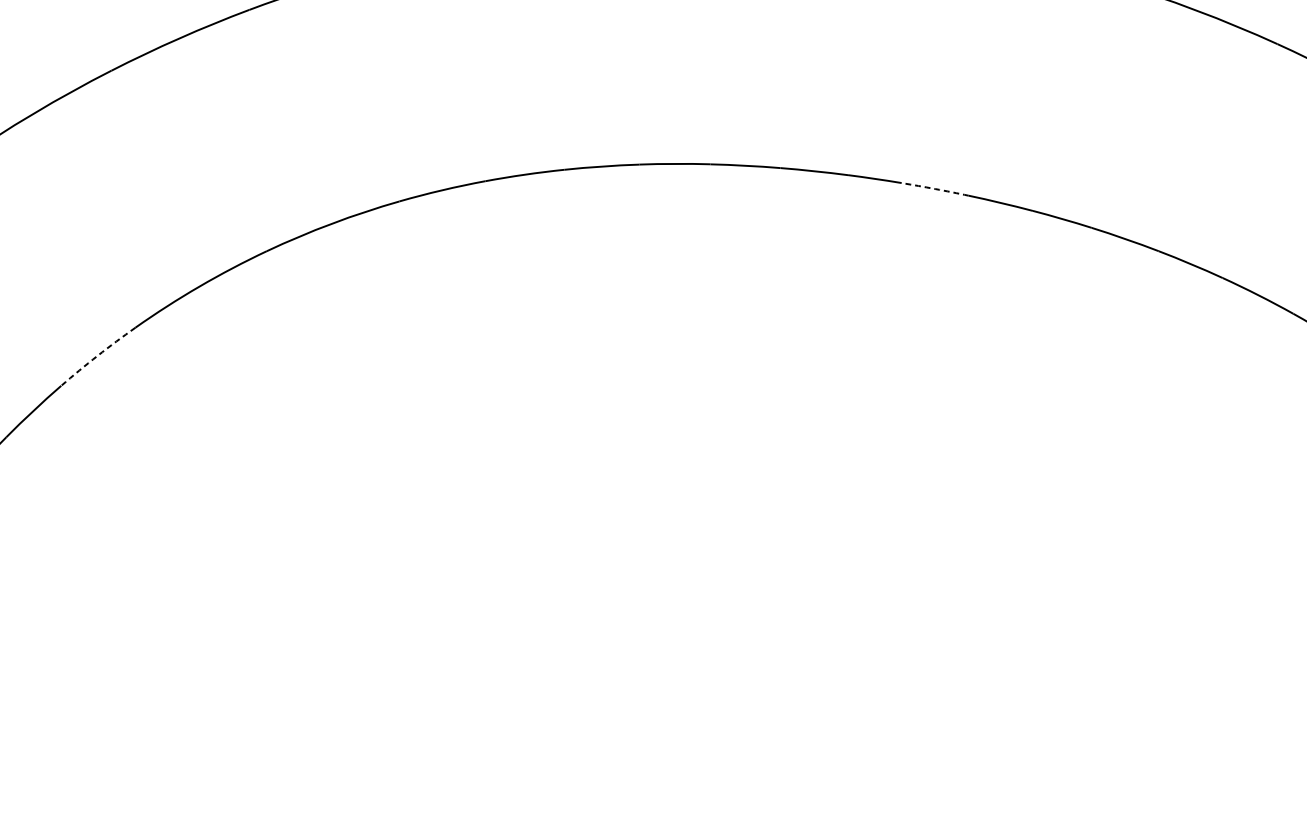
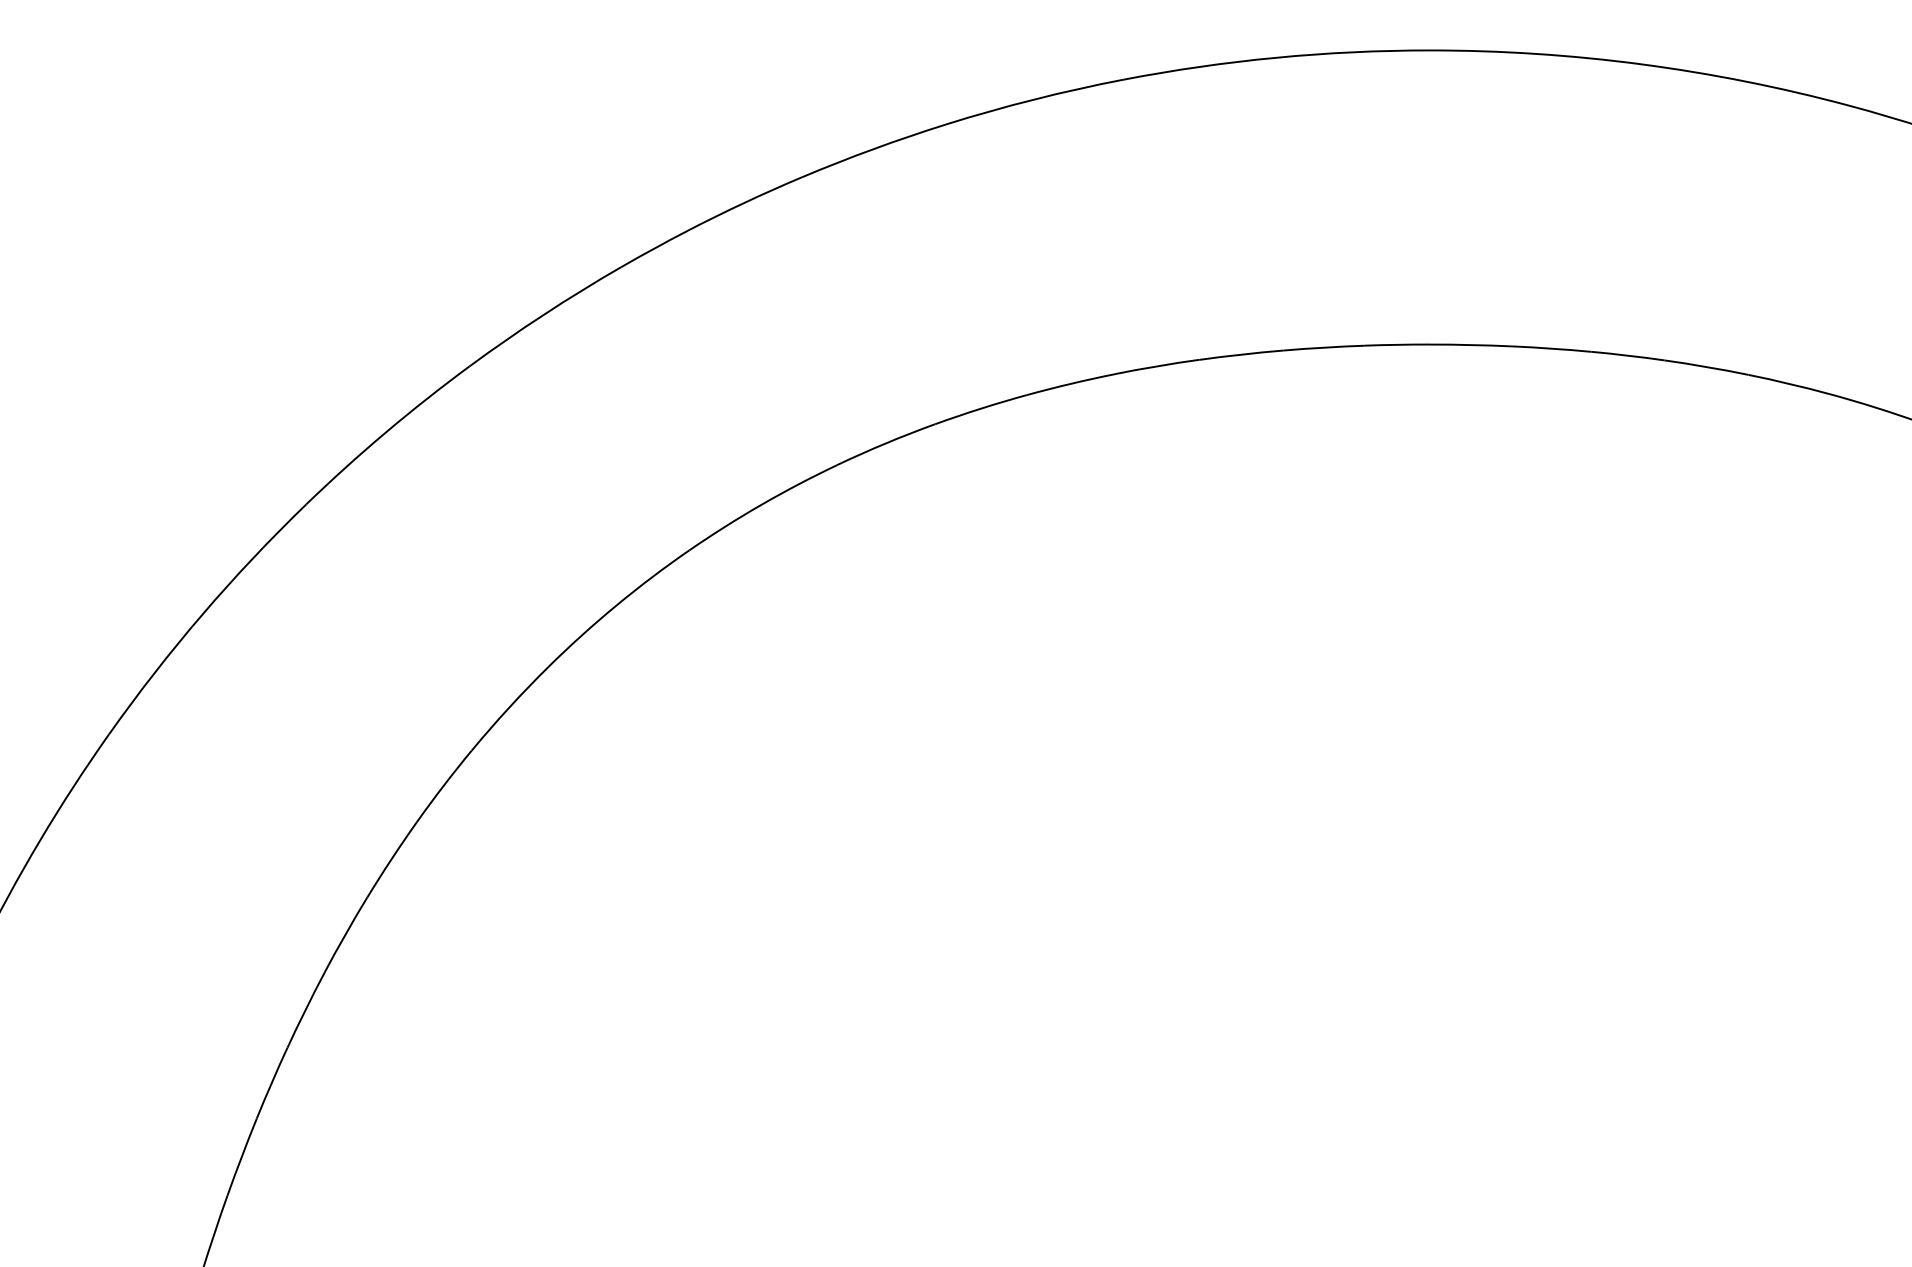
arc: (935, 189) -> (1471, 345), dashed -> solid
arc: (98, 355) -> (509, 707), dashed -> solid

